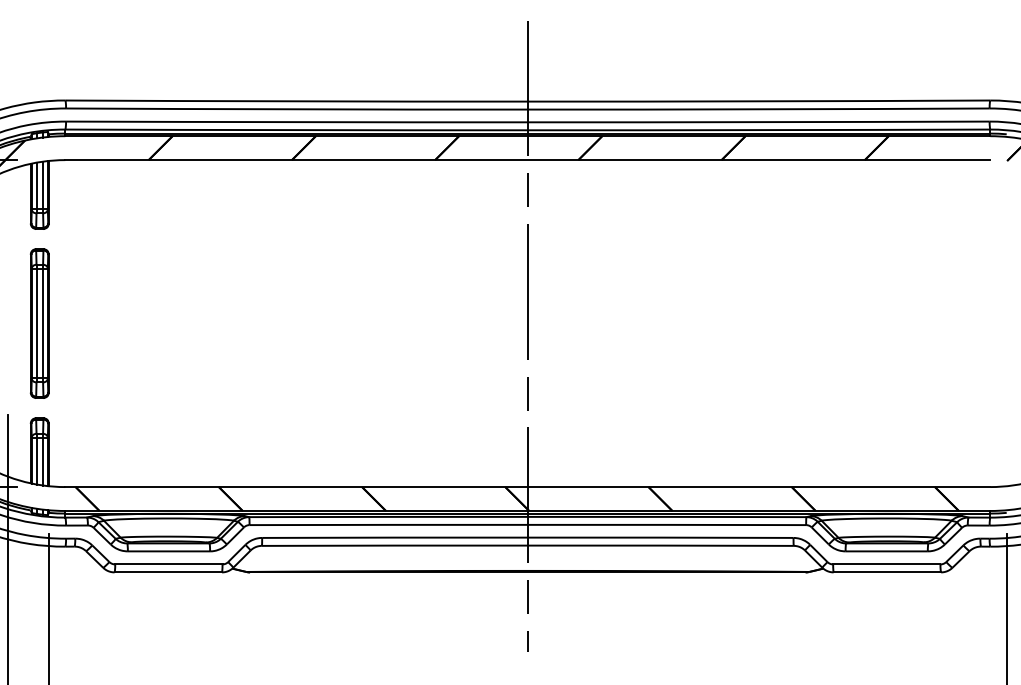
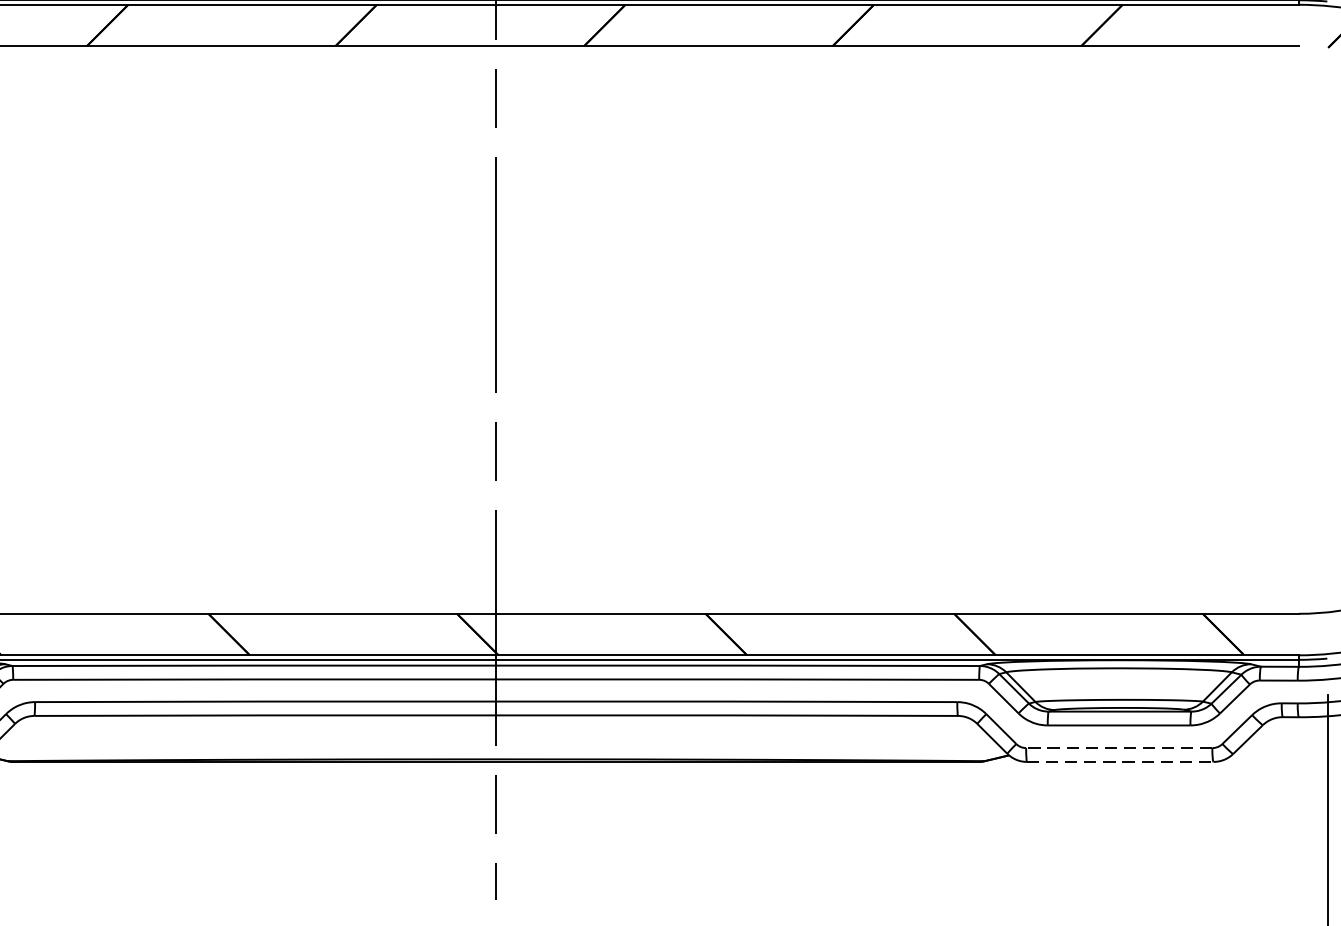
line: (886, 564) -> (1118, 748), solid -> dashed
line: (887, 572) -> (1120, 762), solid -> dashed

